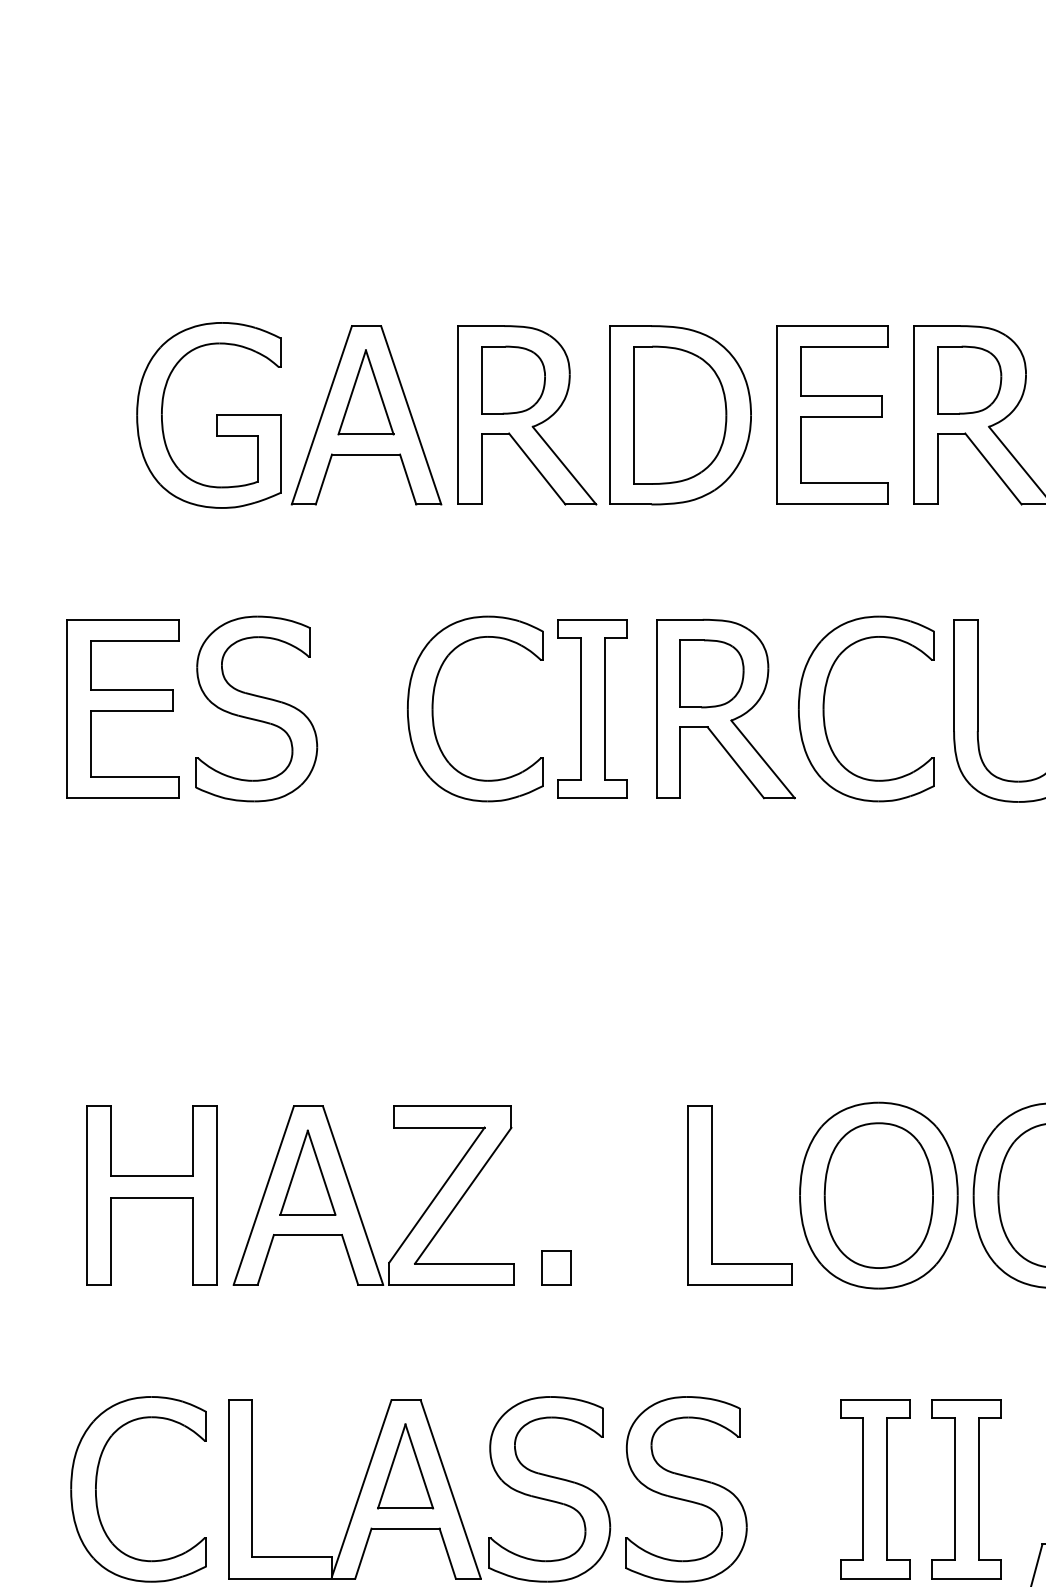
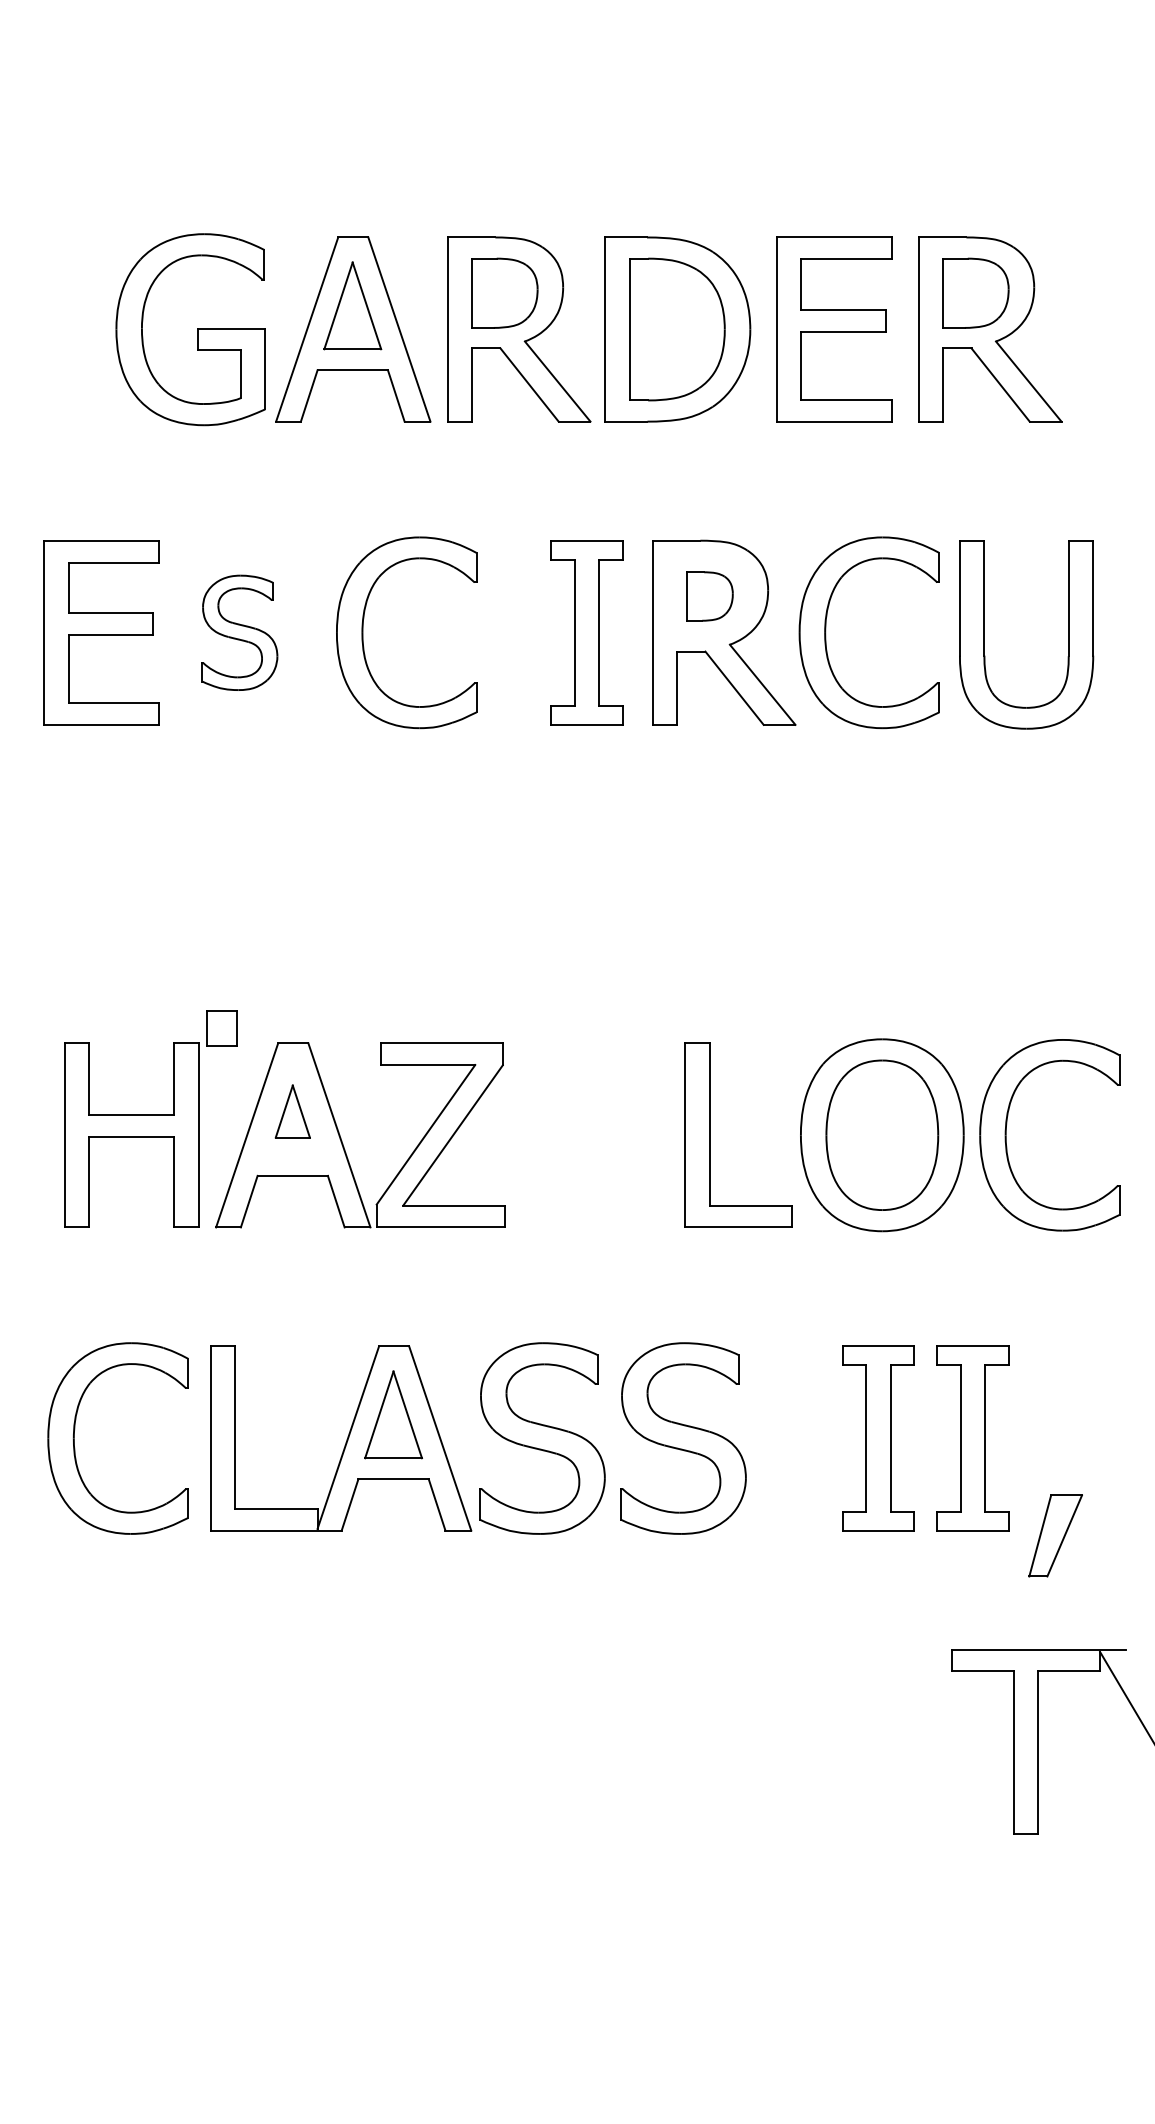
part: (711, 673) -> (709, 596), size x0.7
part: (256, 708) -> (239, 632), size x0.6
part: (433, 708) -> (363, 632), moved
part: (307, 1172) -> (292, 1111), size x0.6
part: (555, 1267) -> (221, 1028), moved

